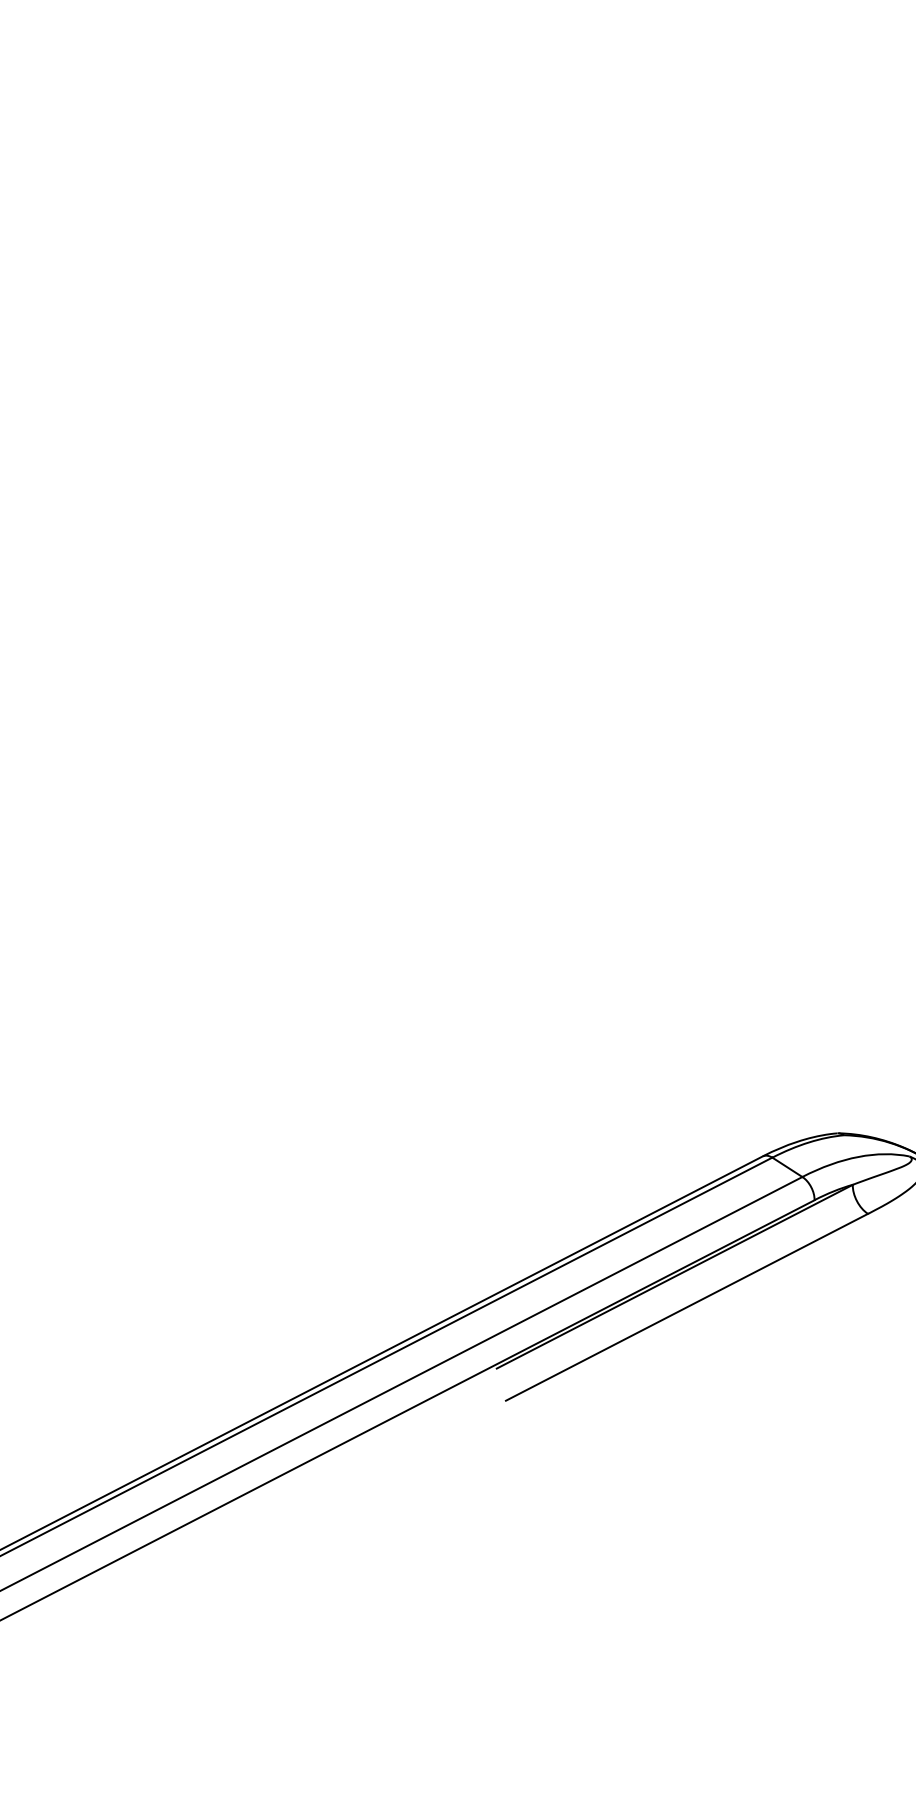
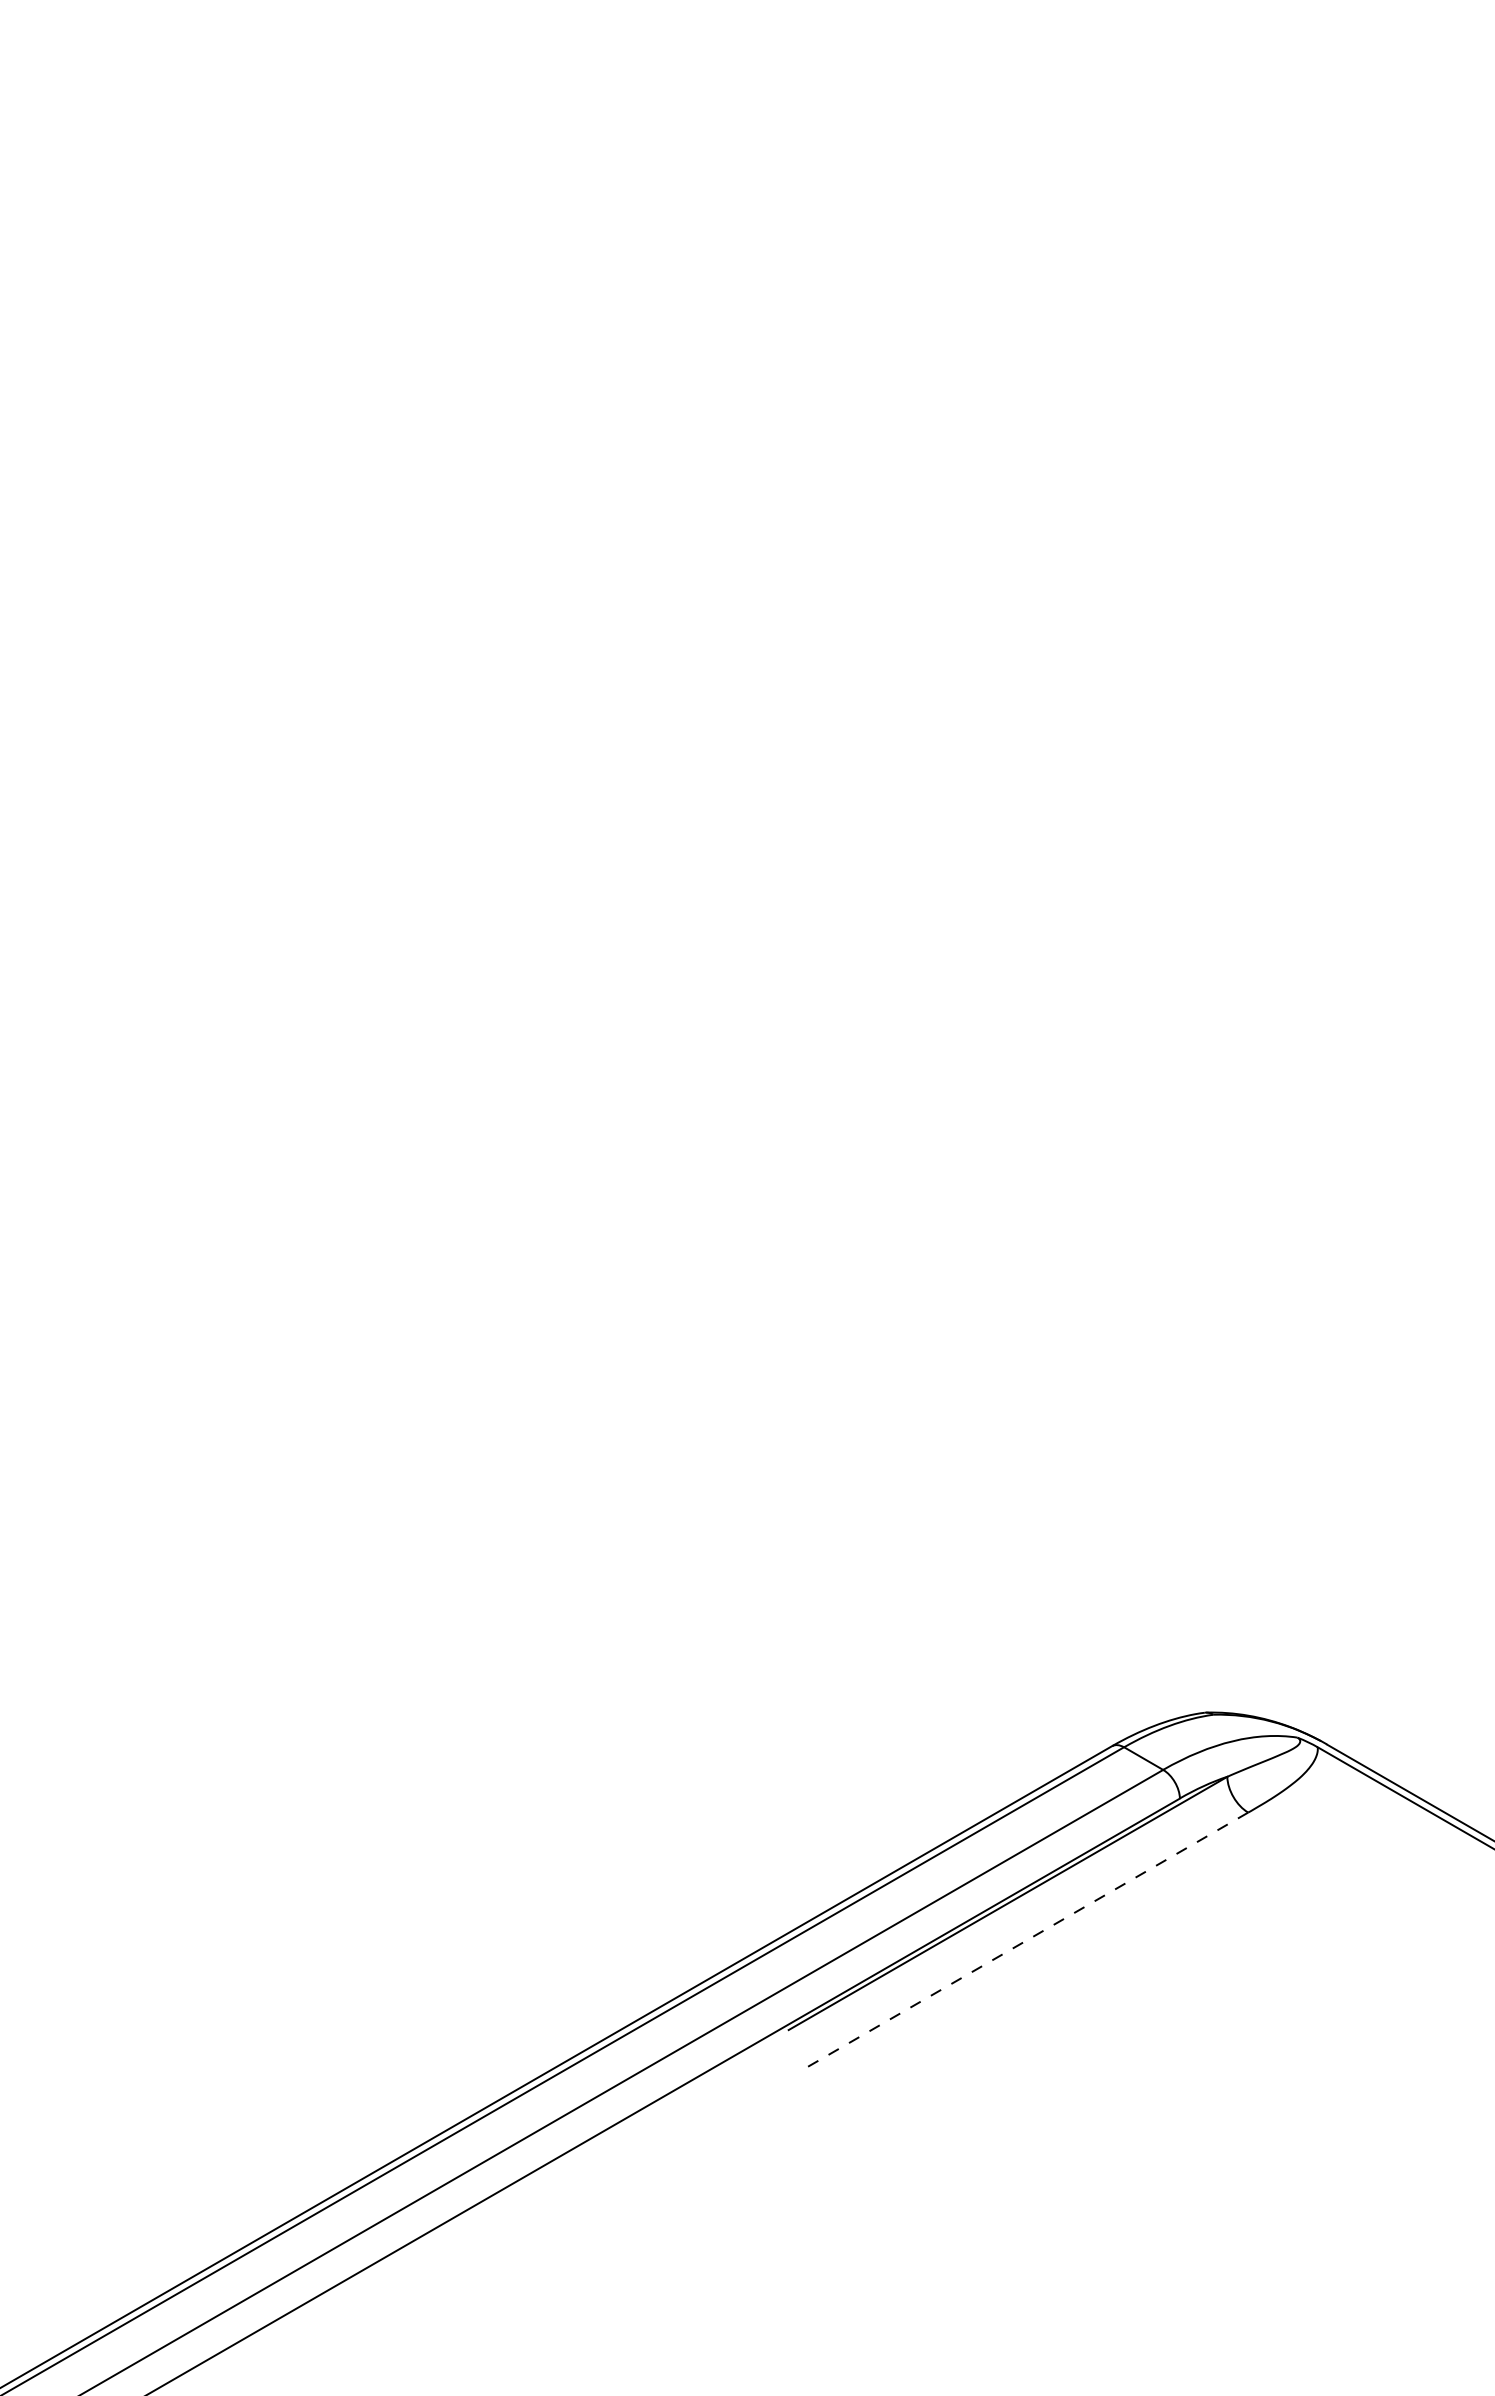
line: (687, 1307) -> (1025, 1941), solid -> dashed

